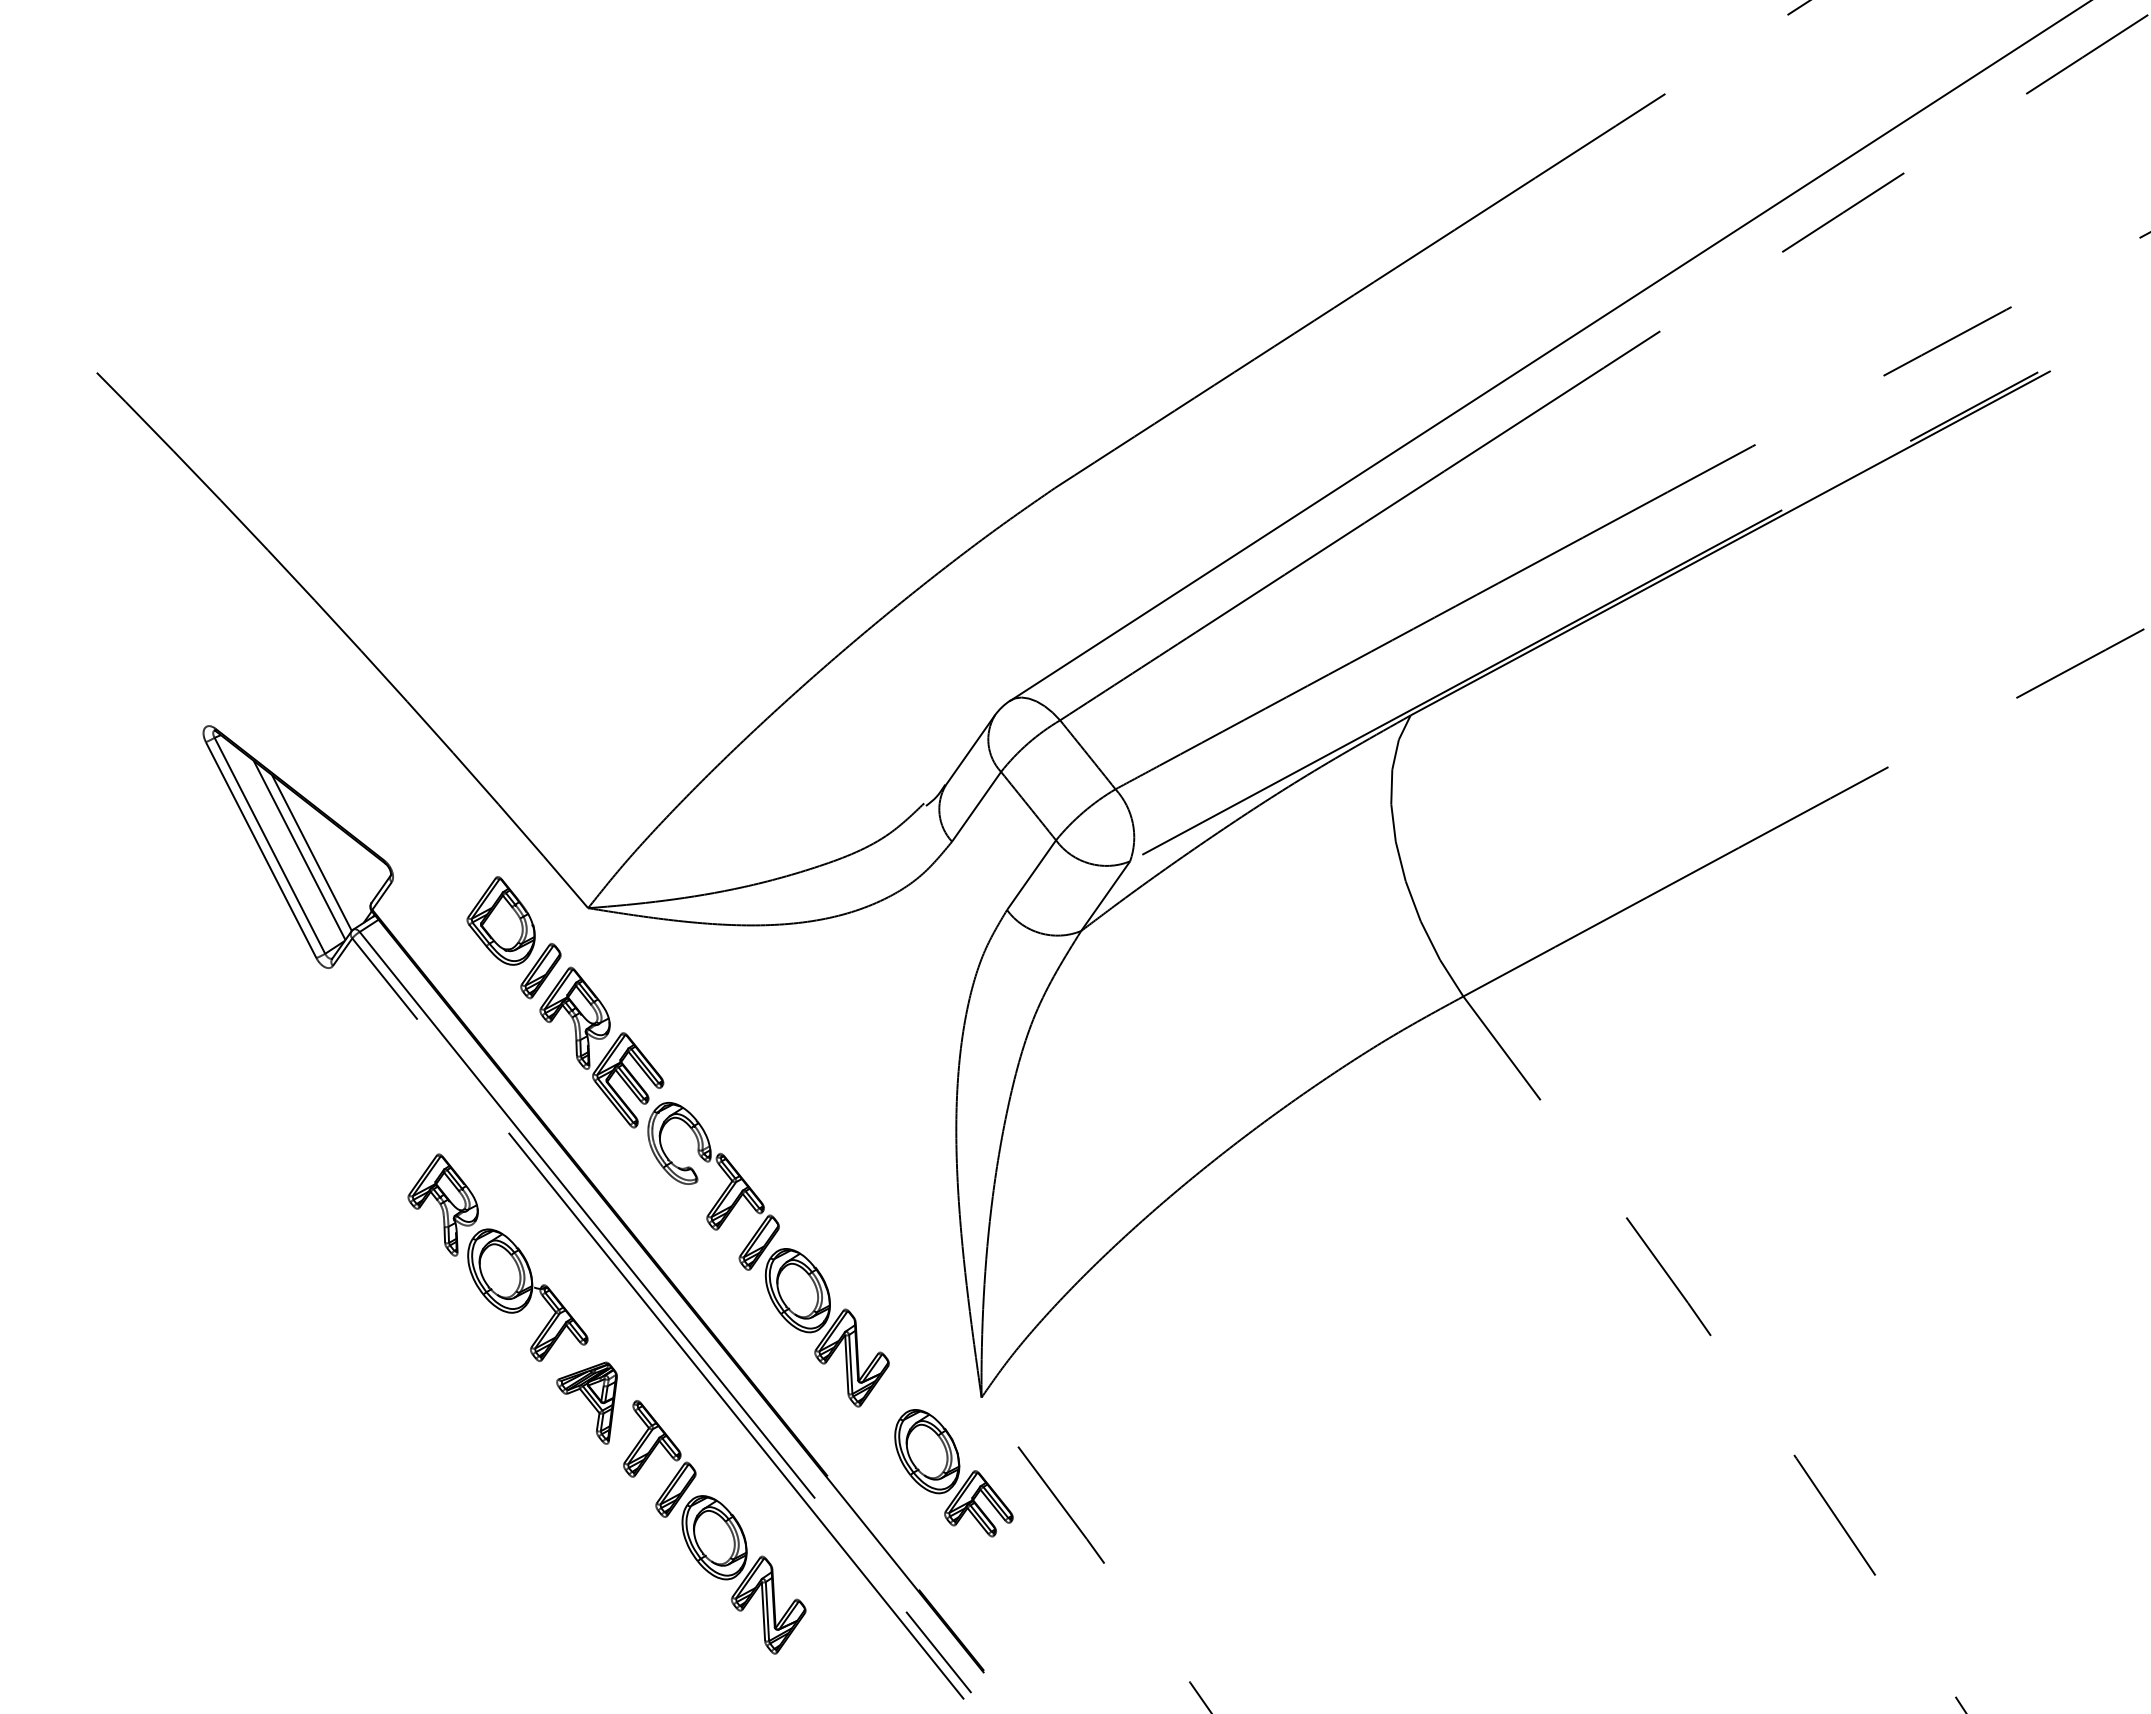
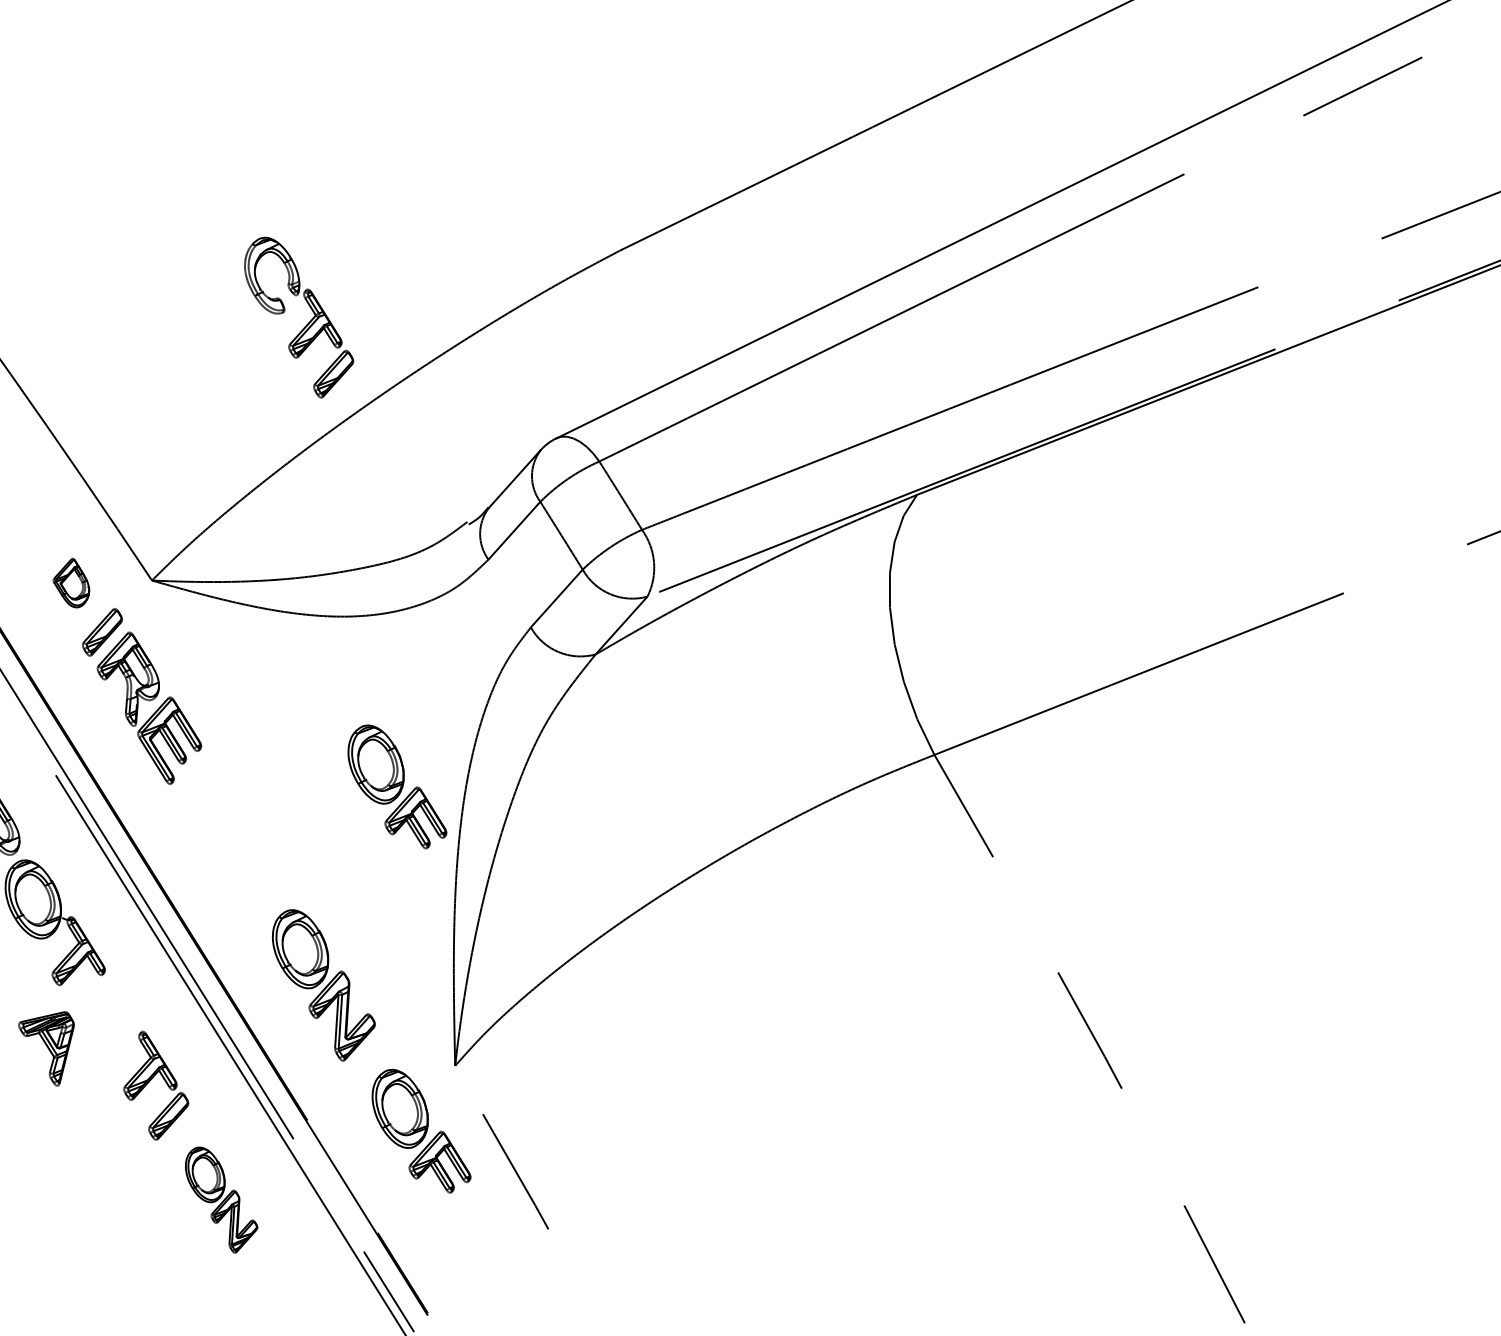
part: (500, 920) -> (71, 582), size x0.6
part: (882, 1101) -> (397, 787), added
part: (723, 1191) -> (306, 323), moved
part: (586, 1402) -> (43, 1046), moved
part: (743, 1574) -> (220, 1200), size x0.7

